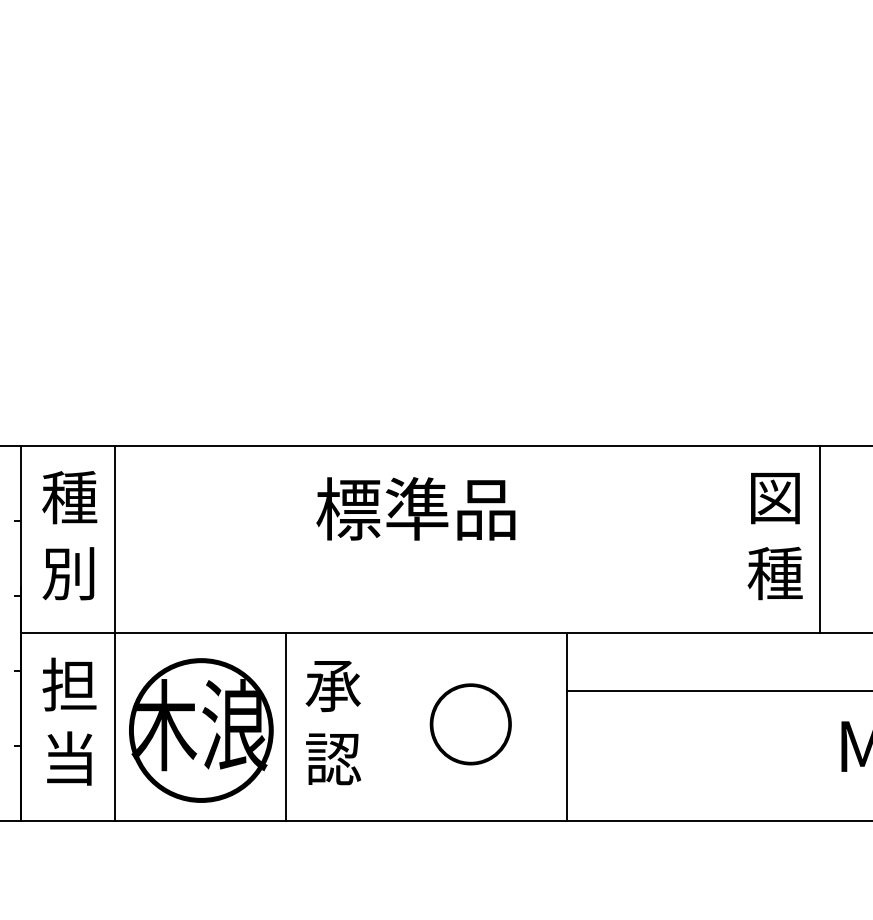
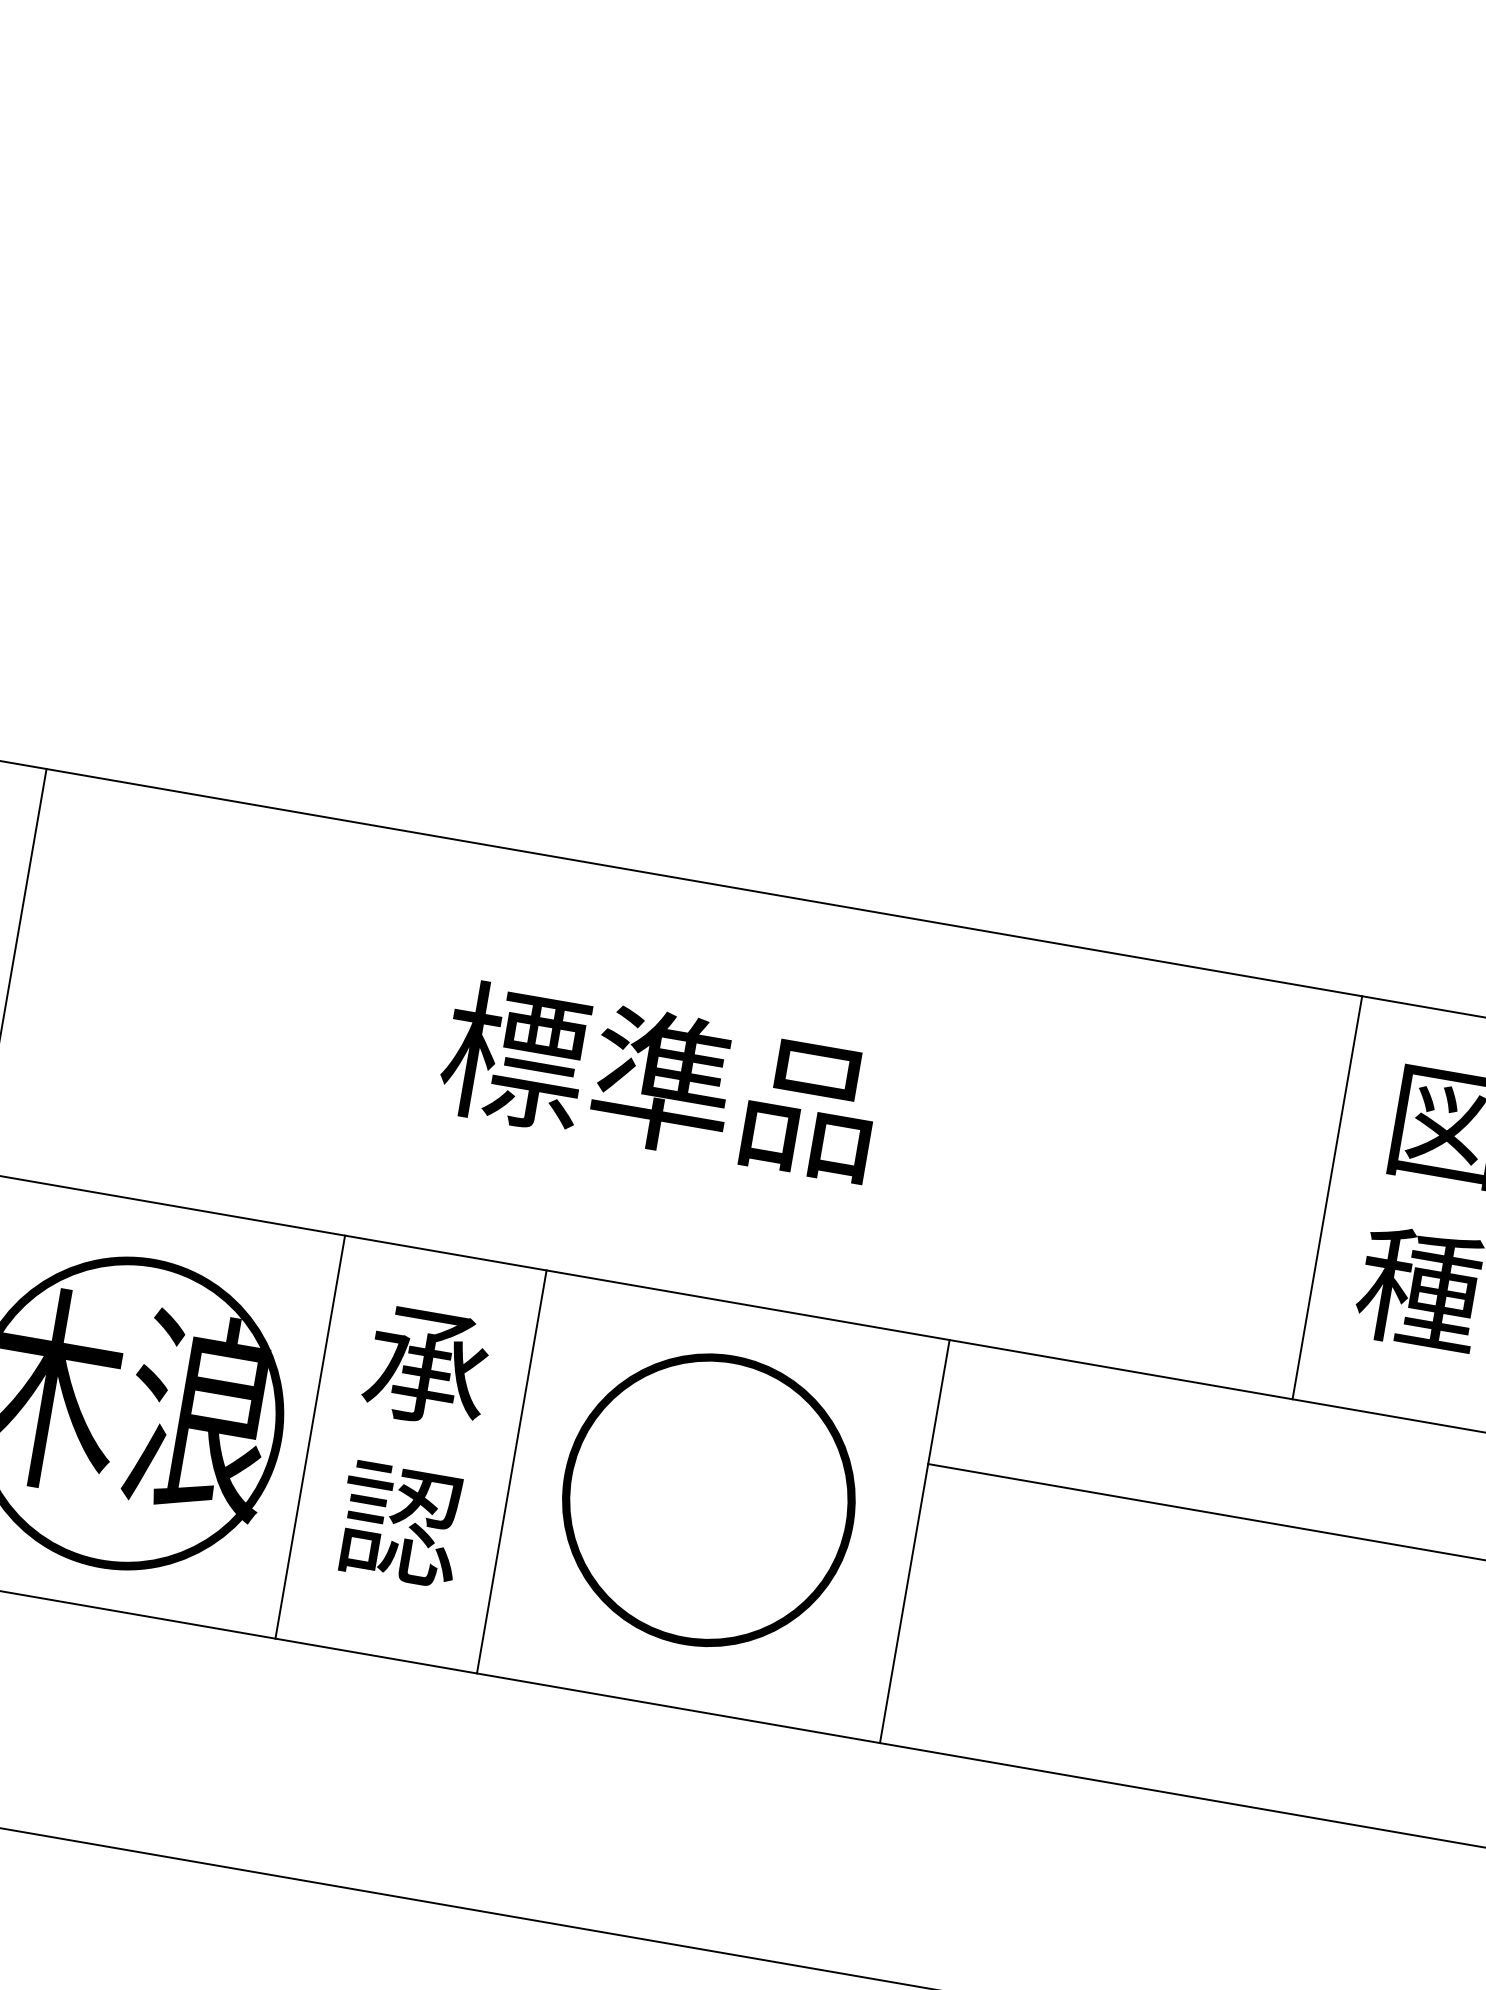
text: (415, 508) -> (659, 1080), moved
line: (726, 539) -> (1327, 1197), added
part: (470, 724) -> (708, 1500), size x1.67
line: (379, 726) -> (511, 1471), added

